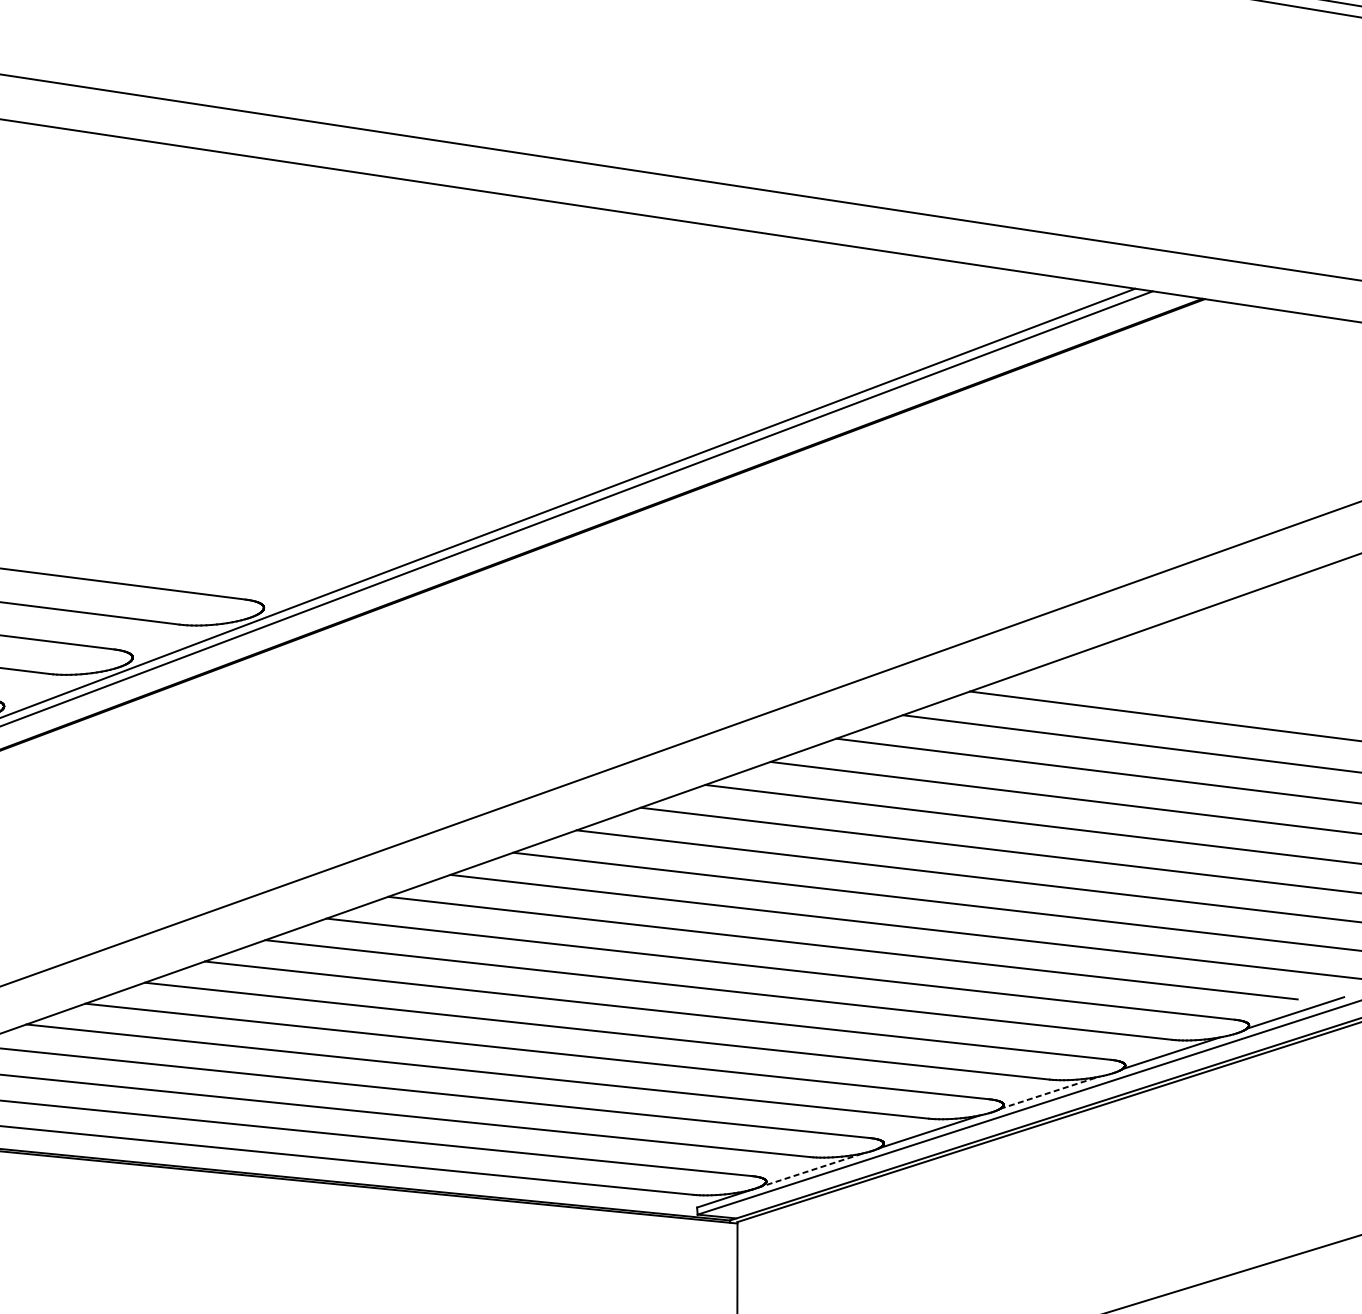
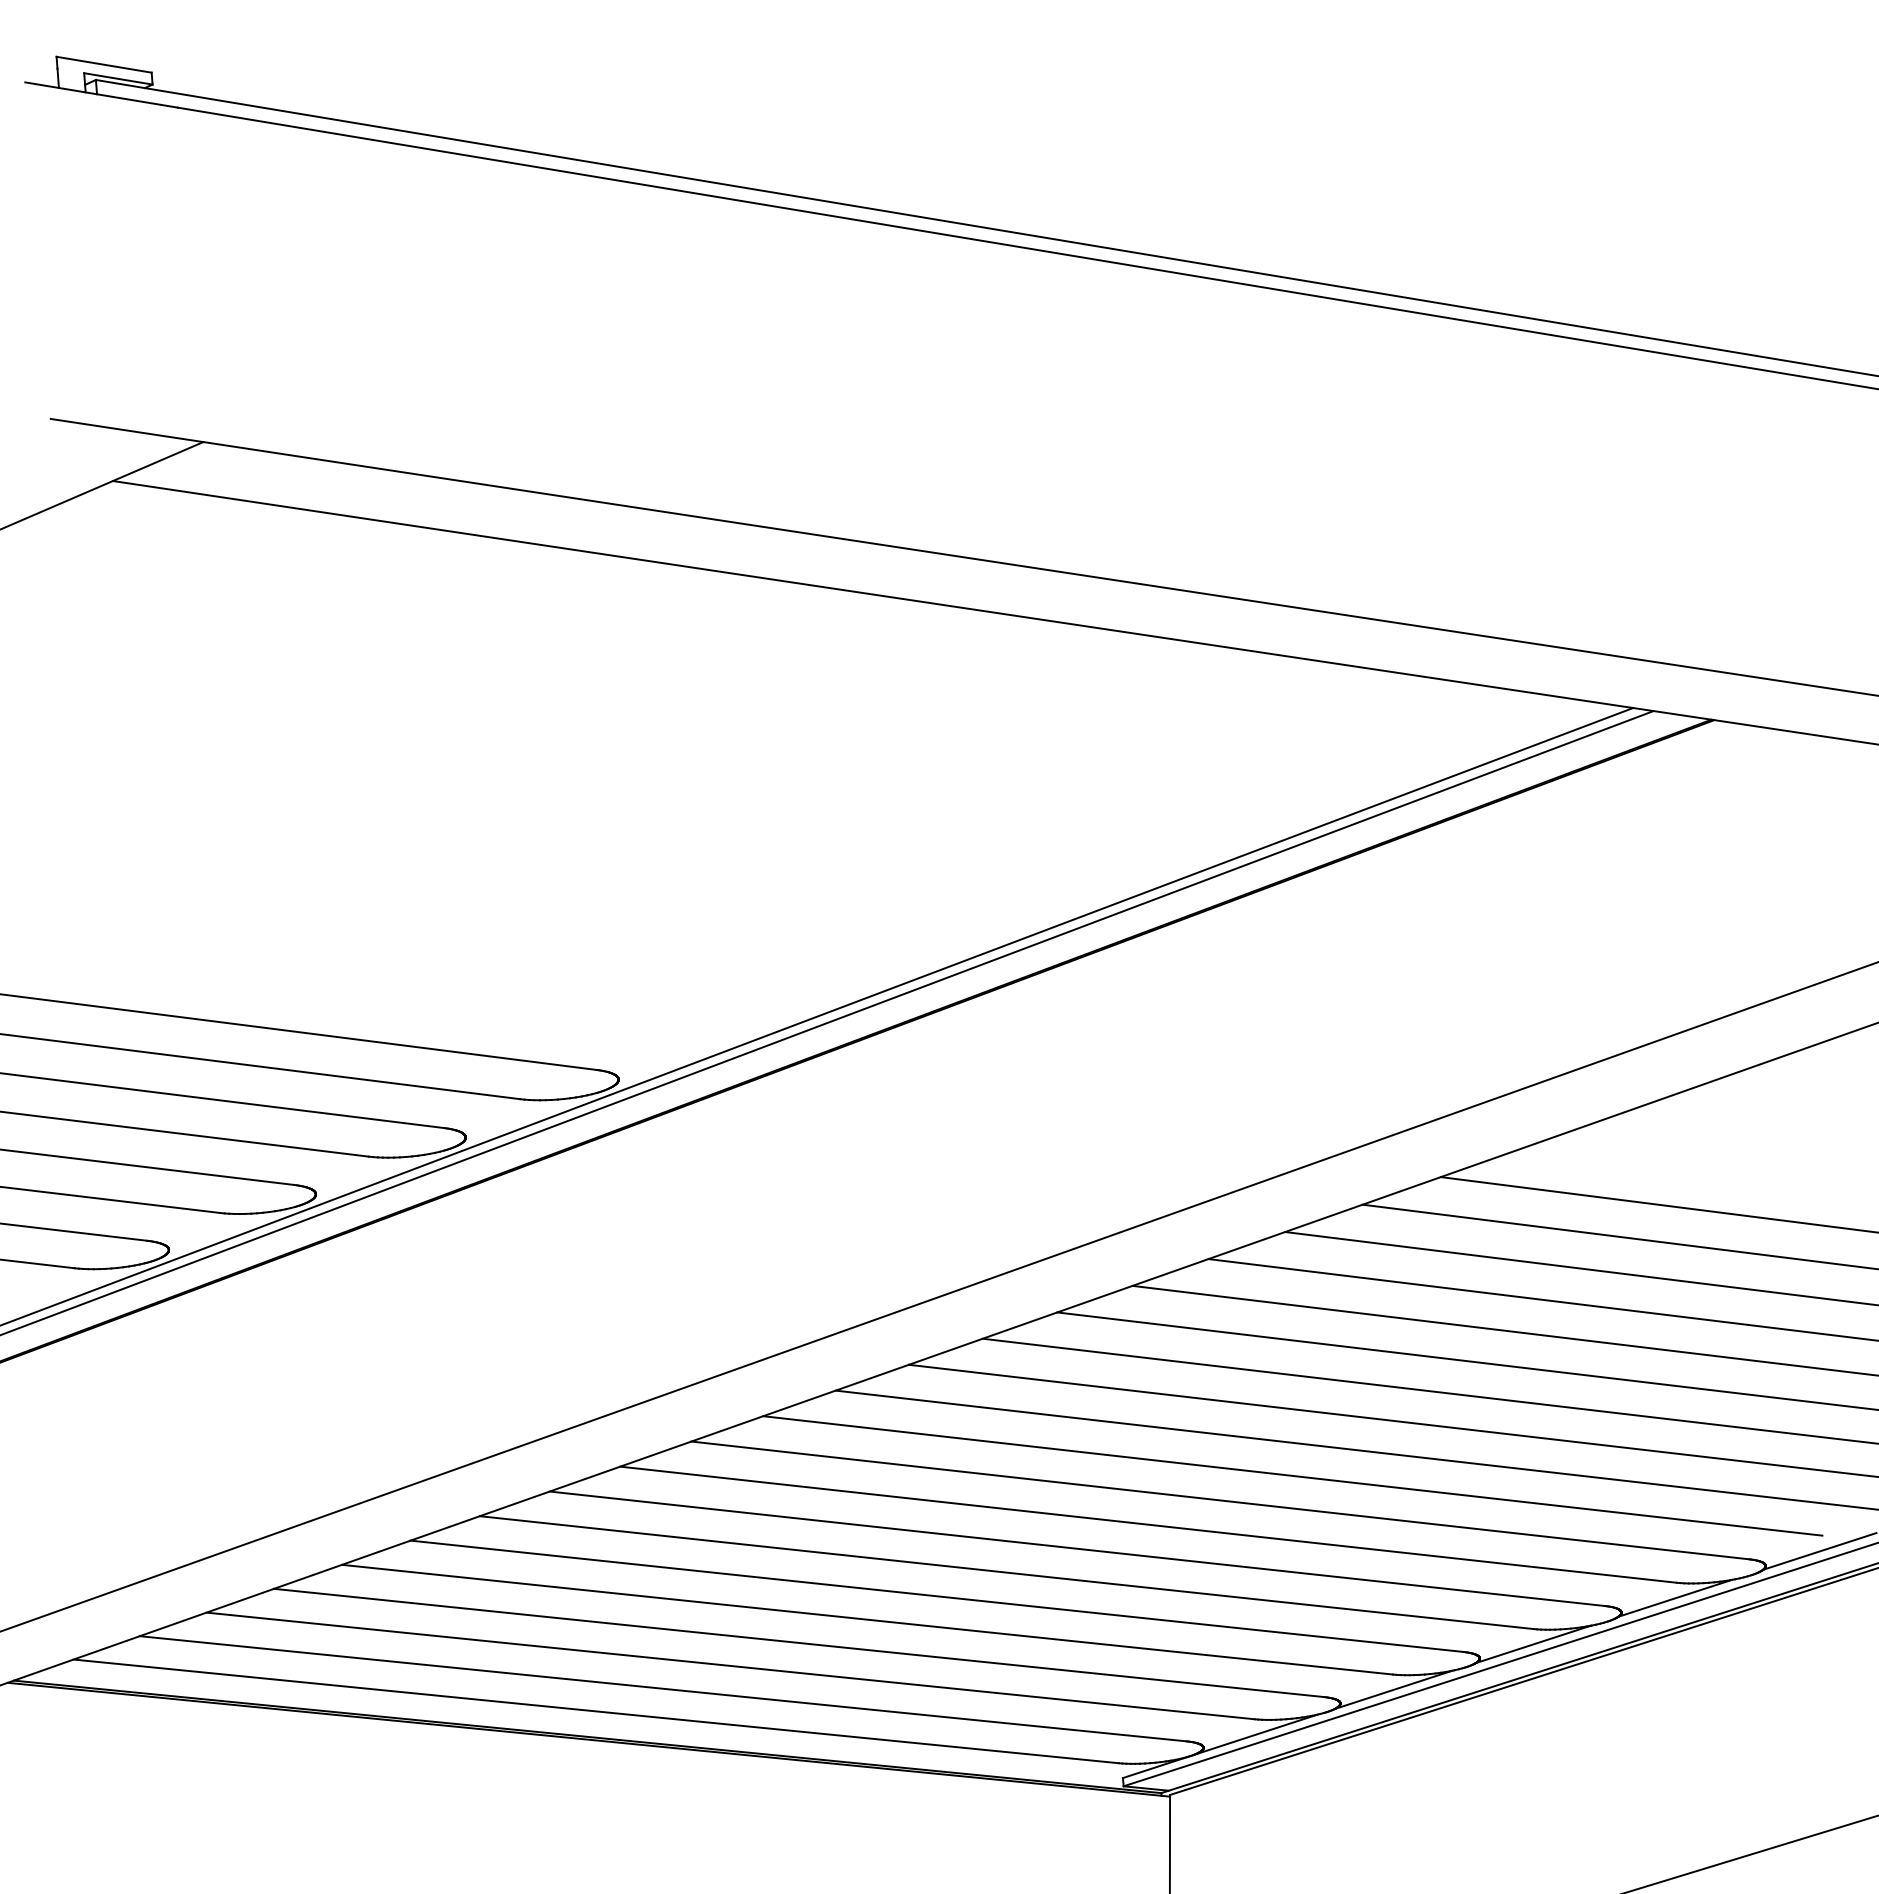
line: (1049, 1092) -> (1533, 1644), dashed -> solid
line: (811, 1170) -> (1256, 1734), dashed -> solid

